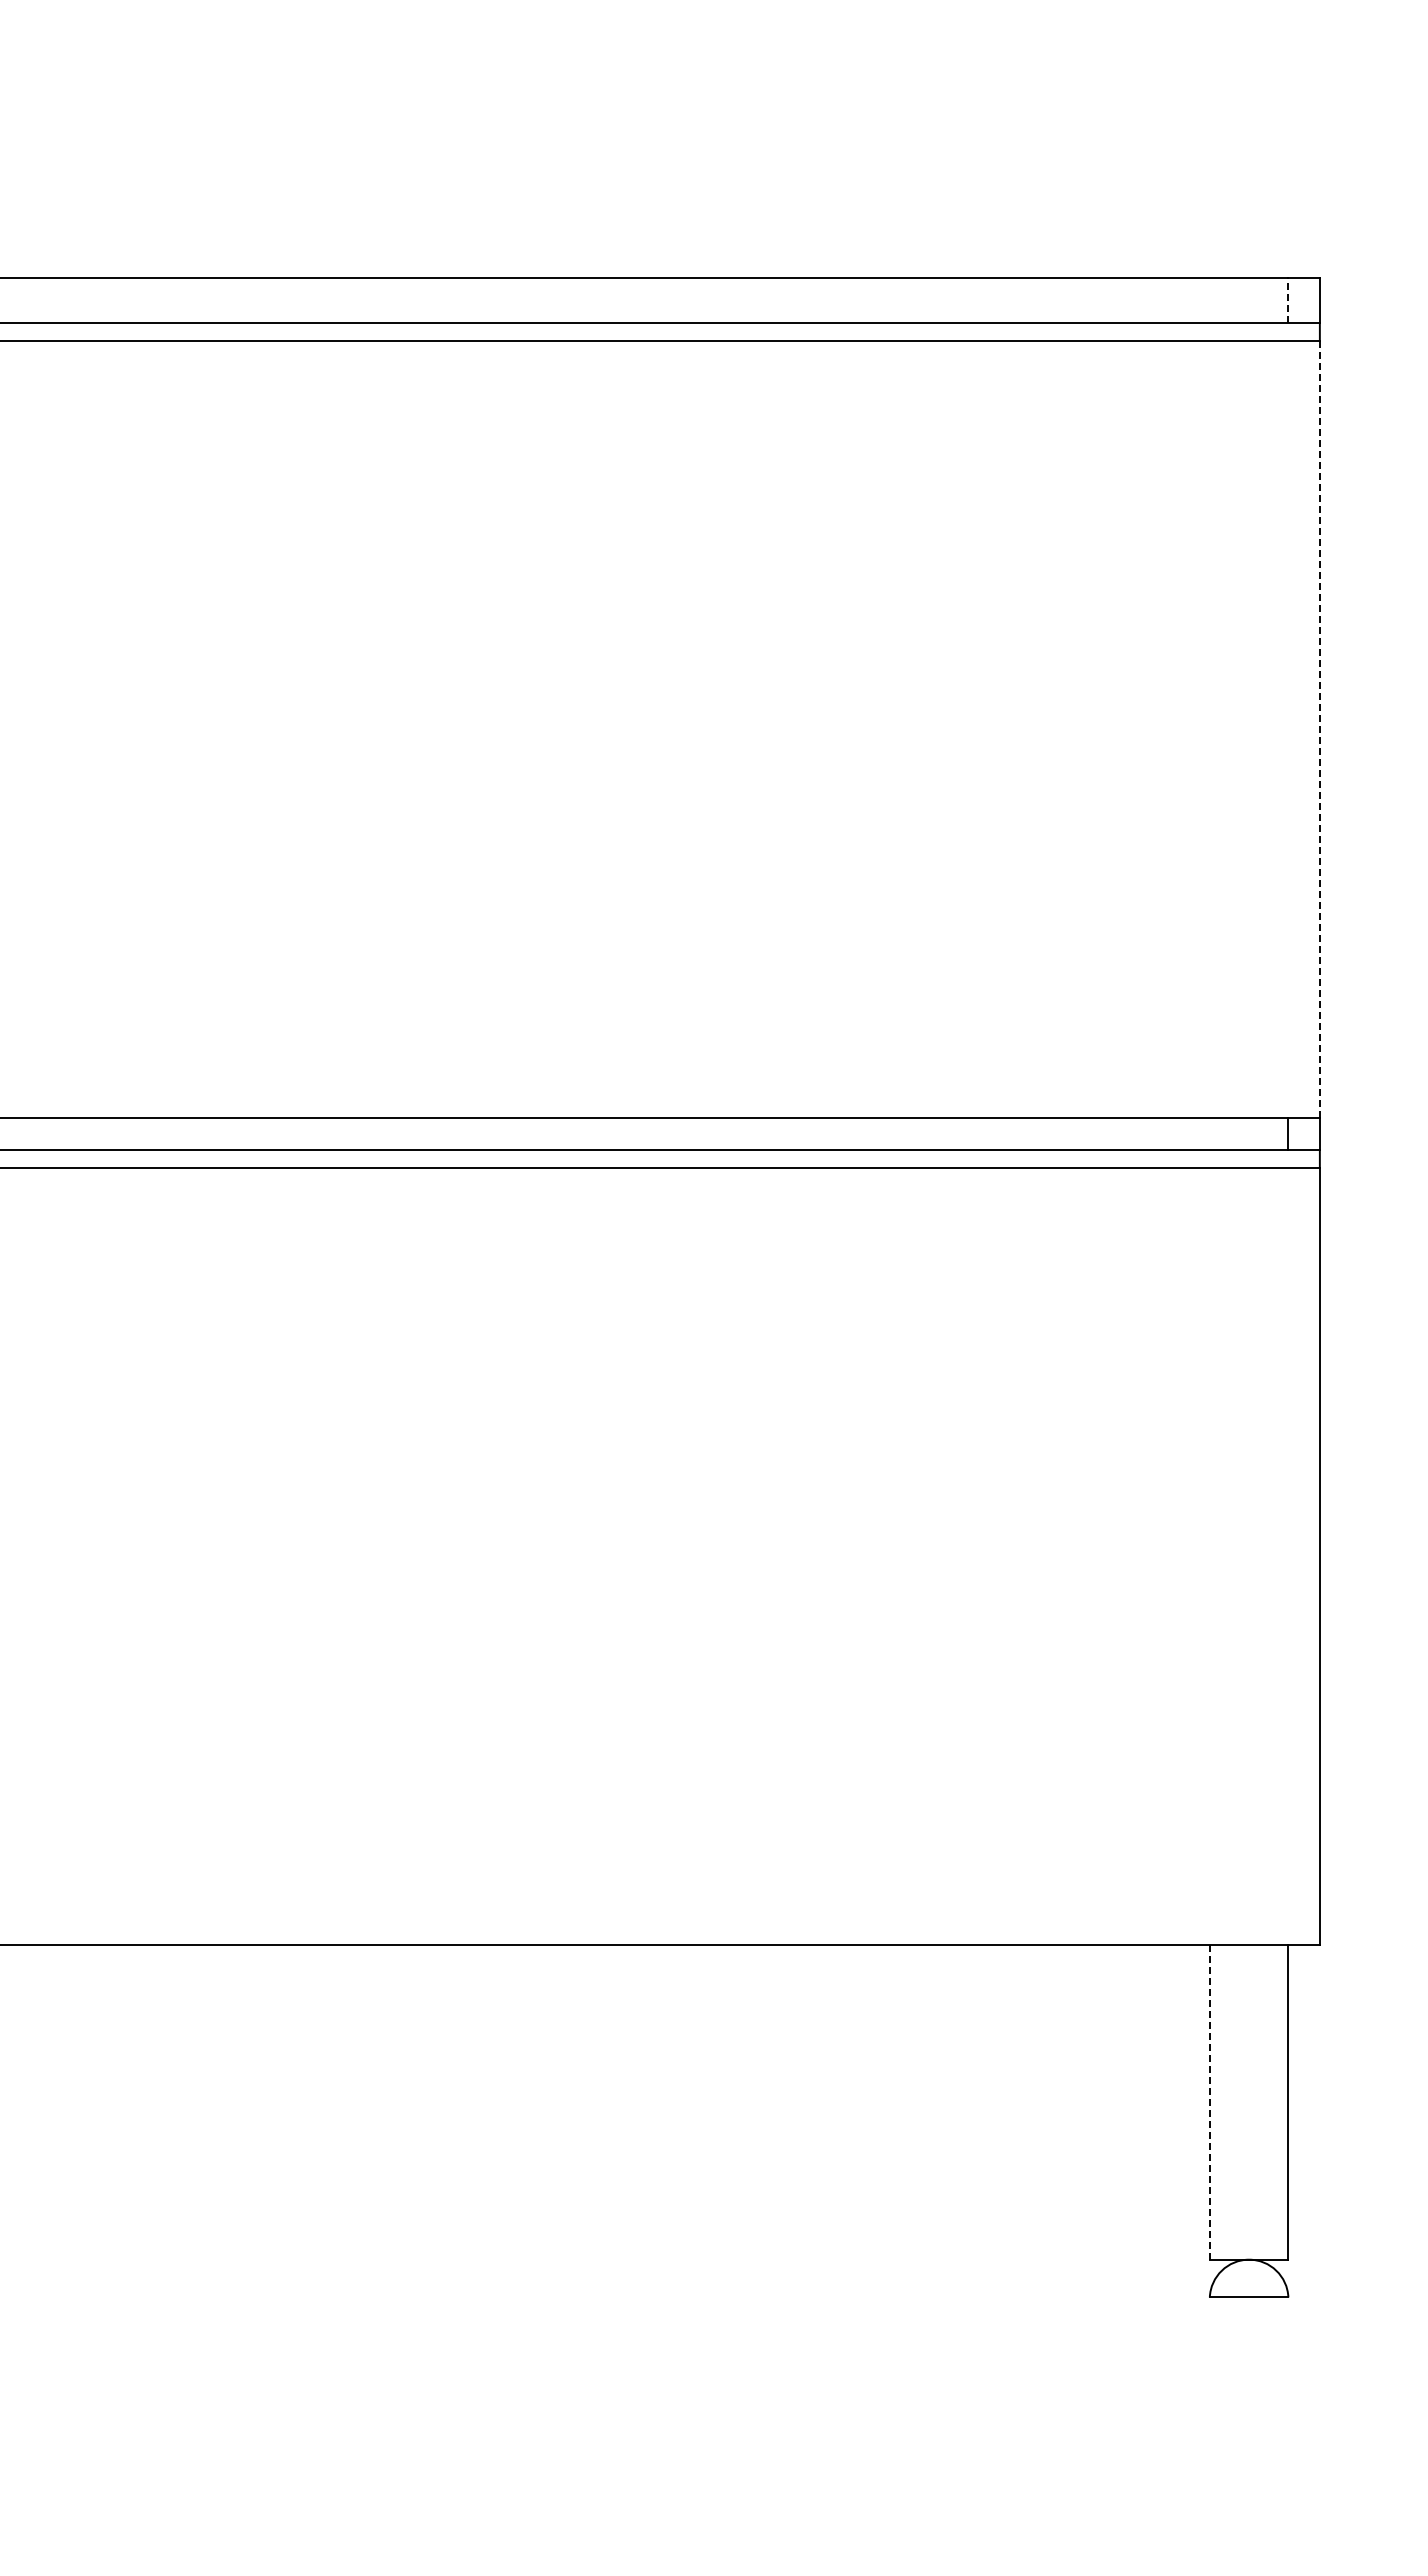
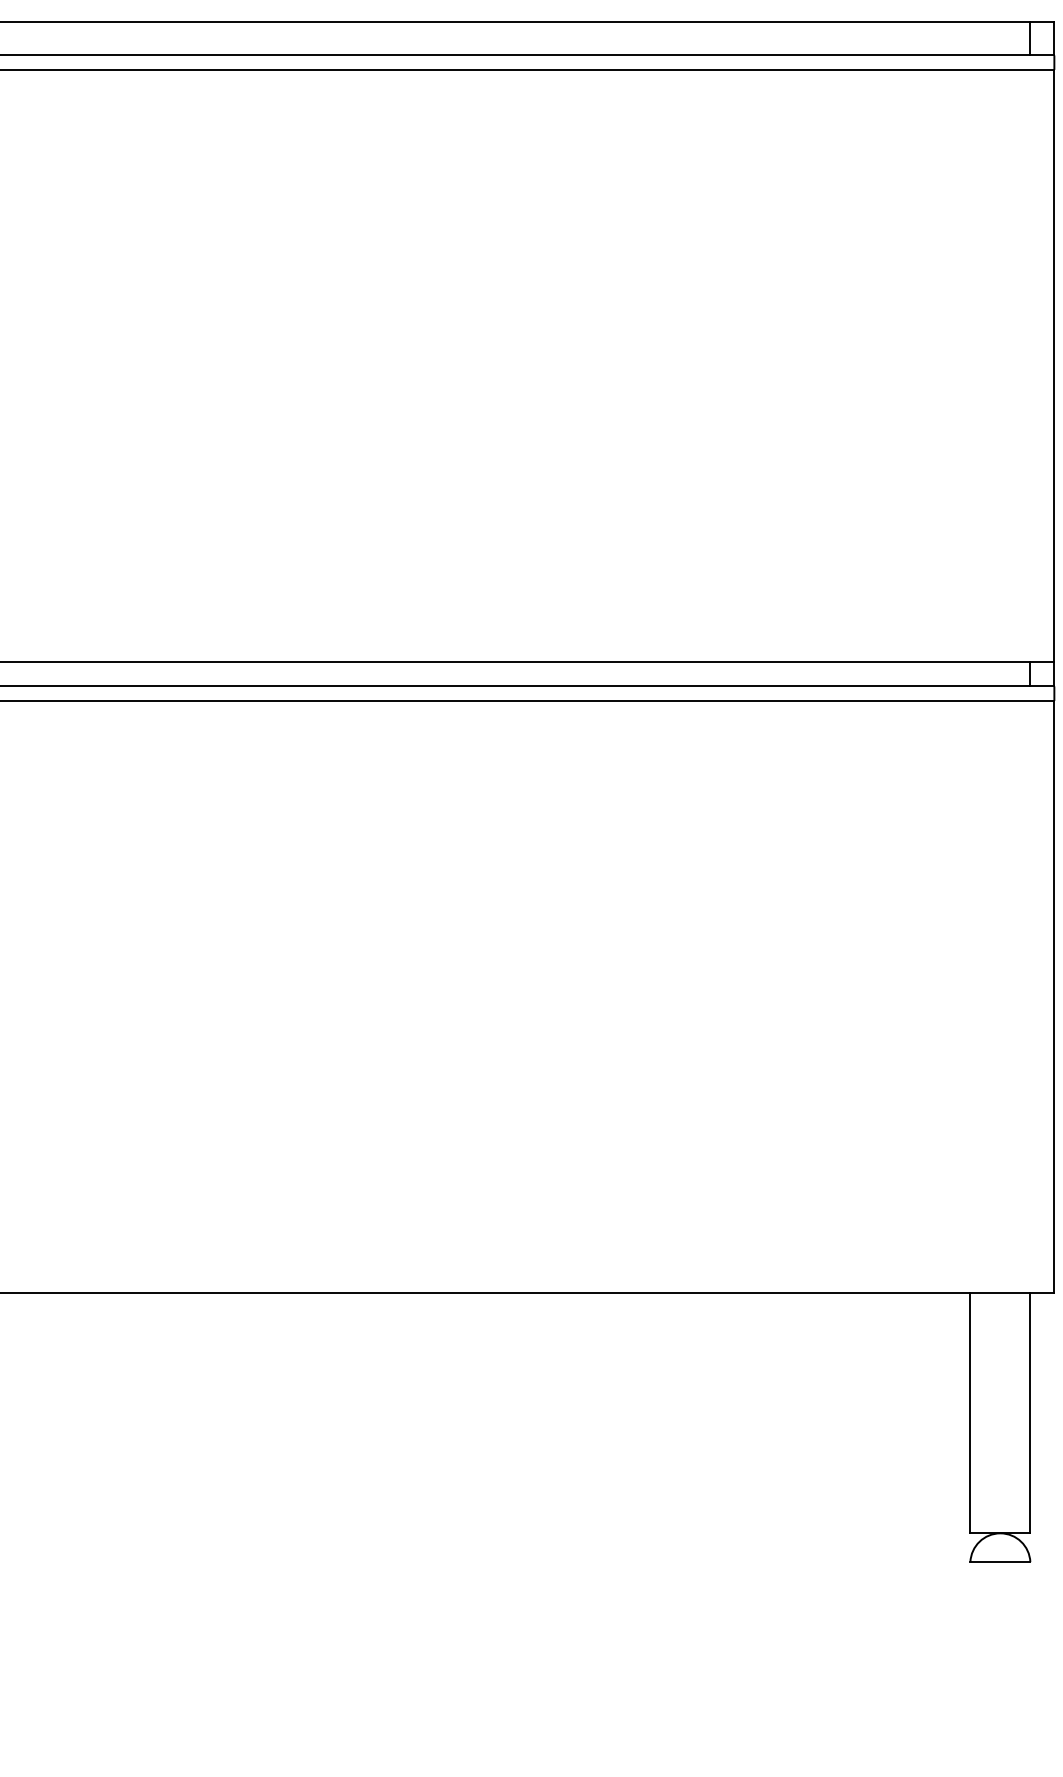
line: (1288, 300) -> (1030, 38), dashed -> solid
line: (1319, 729) -> (1054, 365), dashed -> solid
line: (1209, 2101) -> (970, 1412), dashed -> solid

